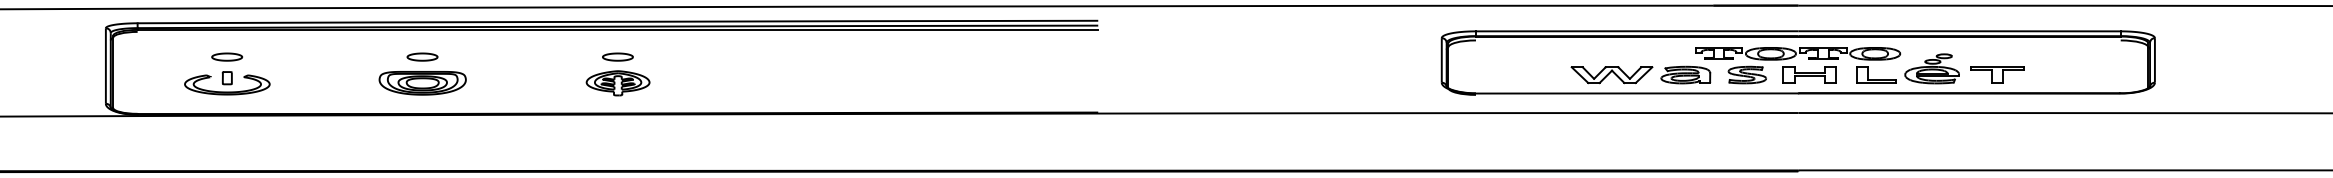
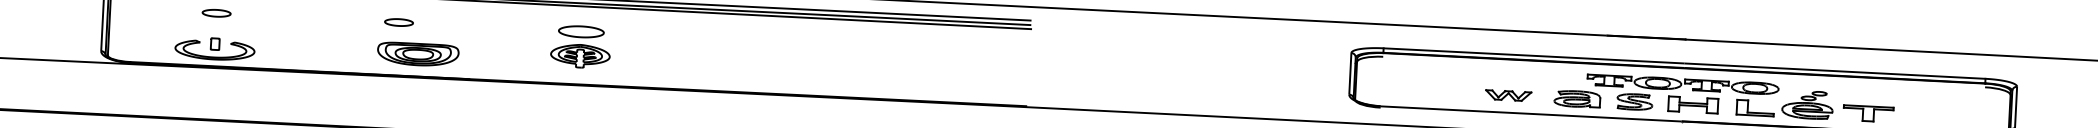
part: (617, 56) -> (581, 31), size x1.6
part: (1611, 75) -> (1508, 95), size x0.6
part: (227, 83) -> (215, 49), moved
part: (422, 83) -> (417, 54), moved

